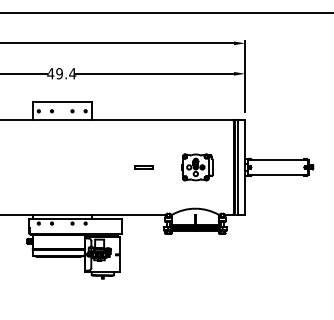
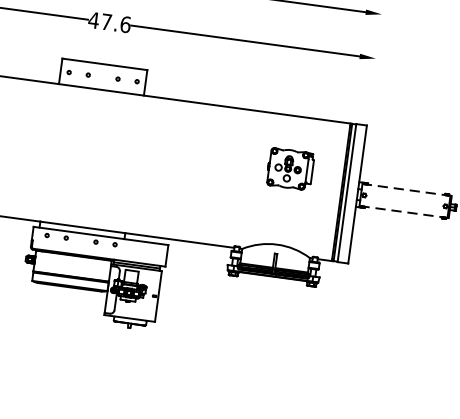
text: (65, 73) -> (115, 22), 49.4 -> 47.6
line: (245, 76) -> (375, 62), removed
line: (278, 159) -> (407, 189), solid -> dashed
line: (143, 166) -> (210, 173), removed
part: (197, 167) -> (290, 169), moved
line: (278, 175) -> (404, 212), solid -> dashed

